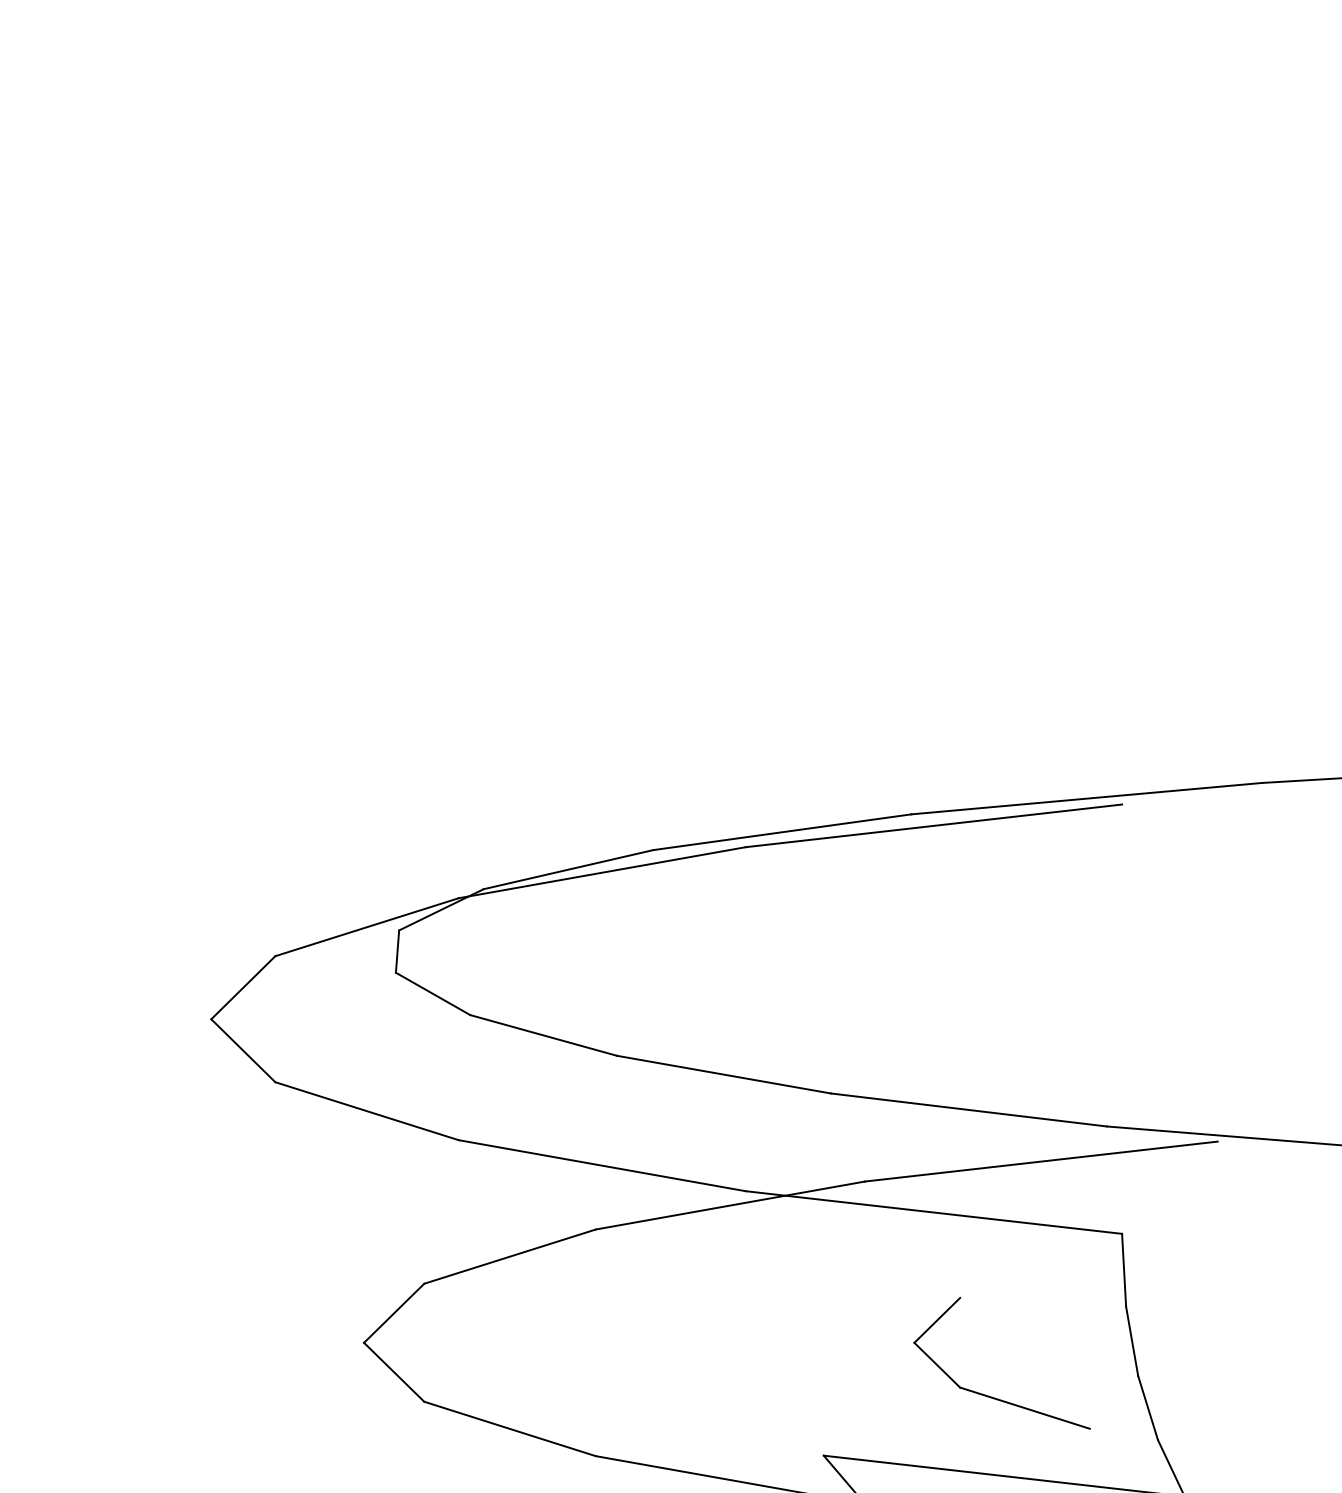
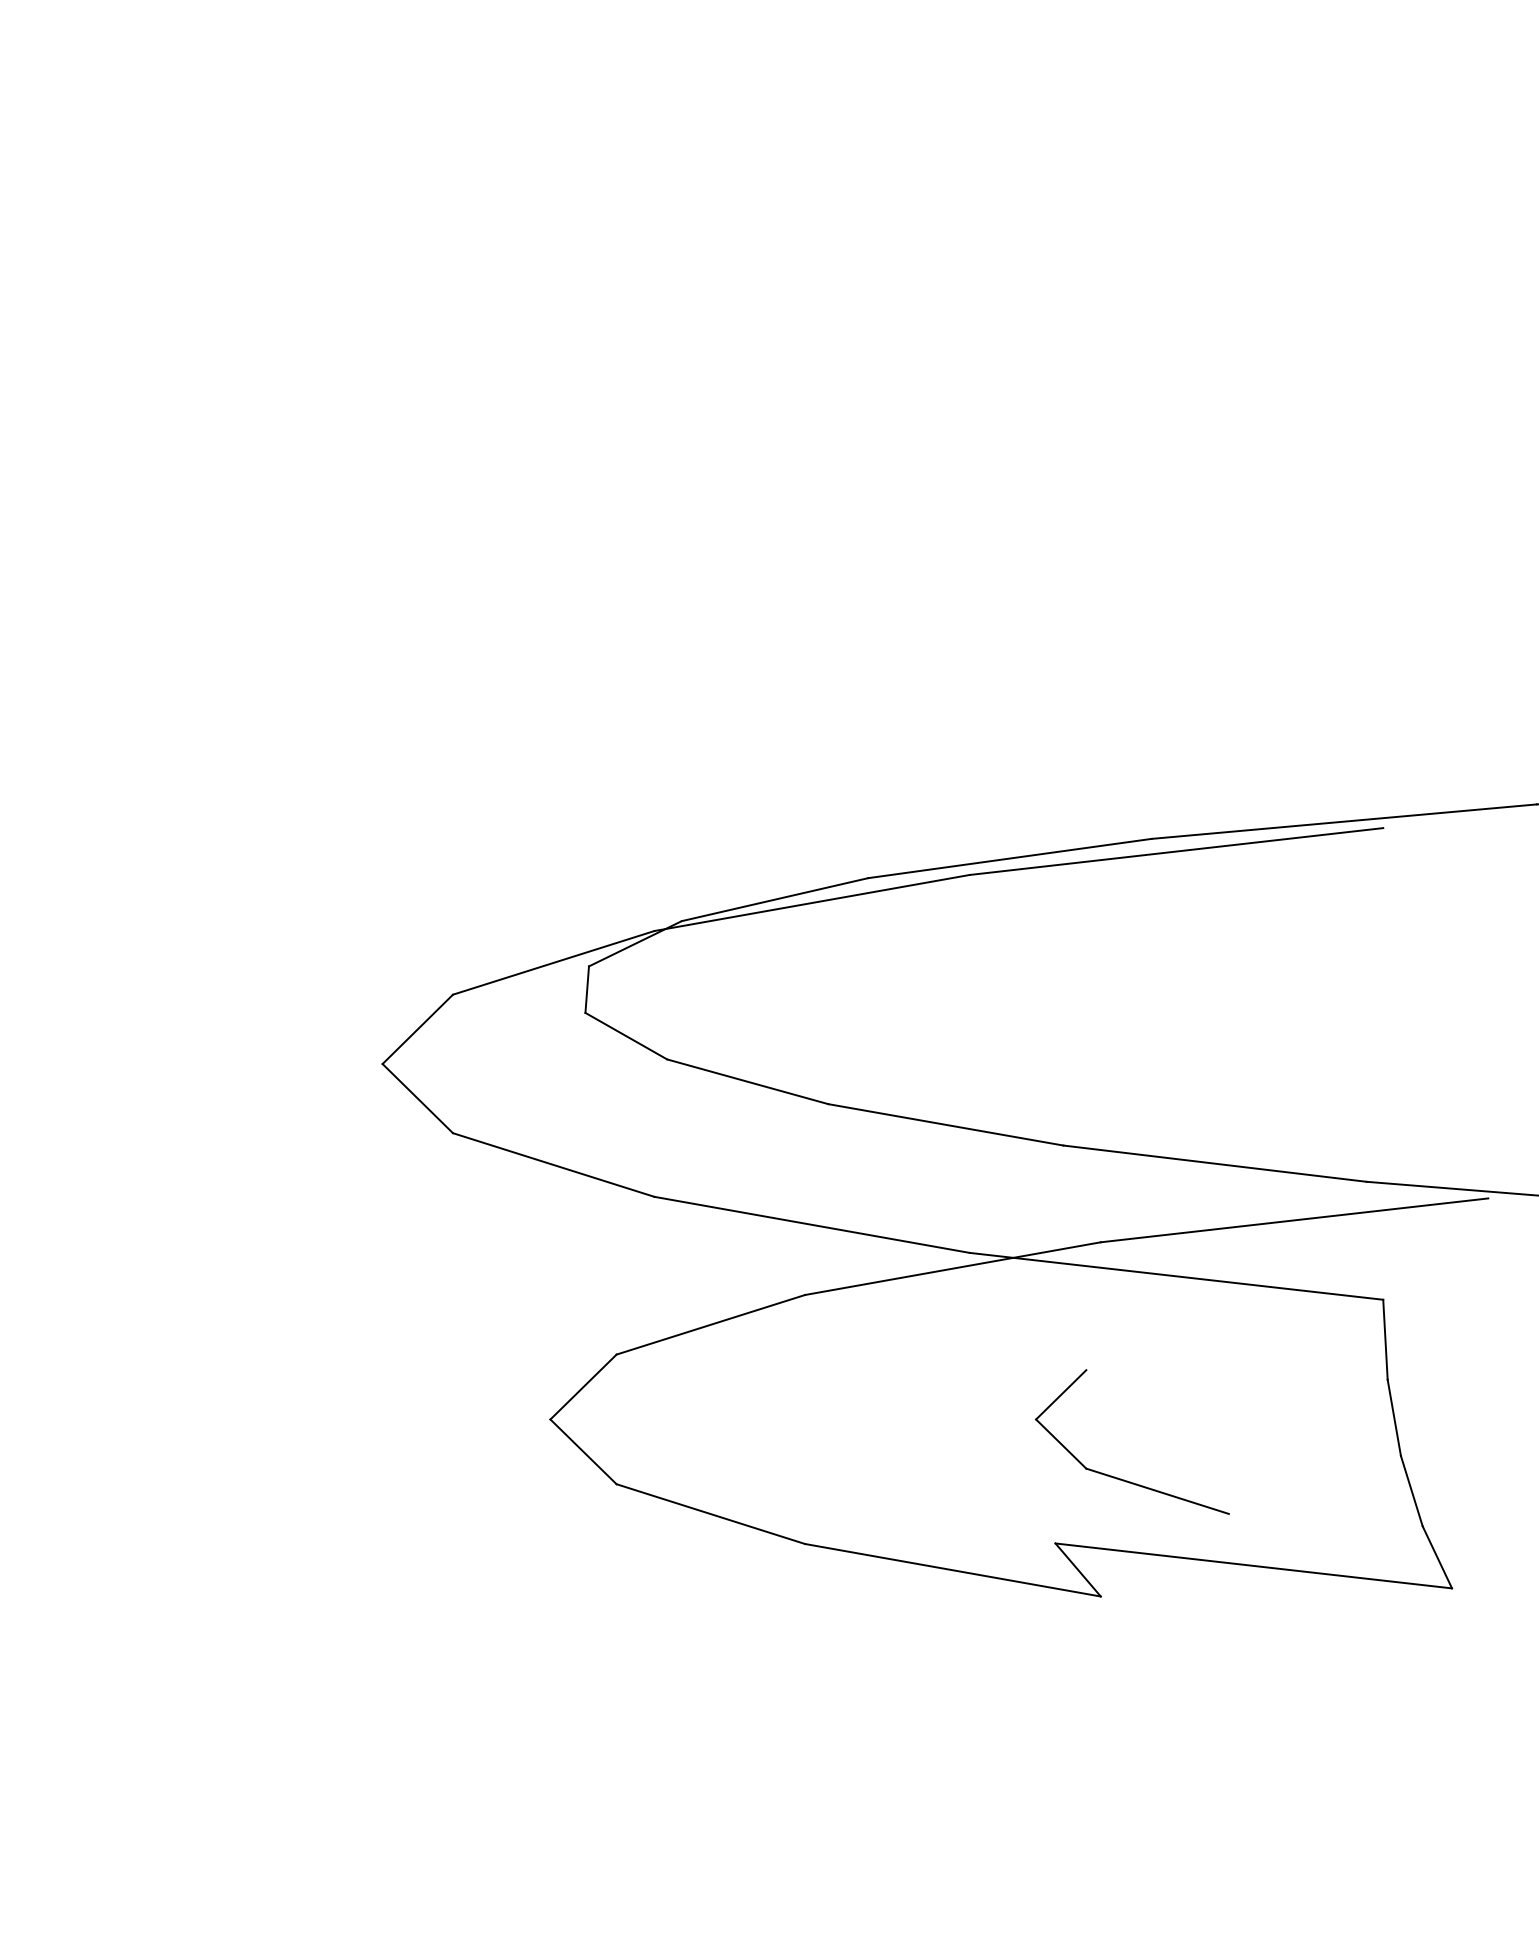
part: (992, 1396) -> (1121, 1478), moved

